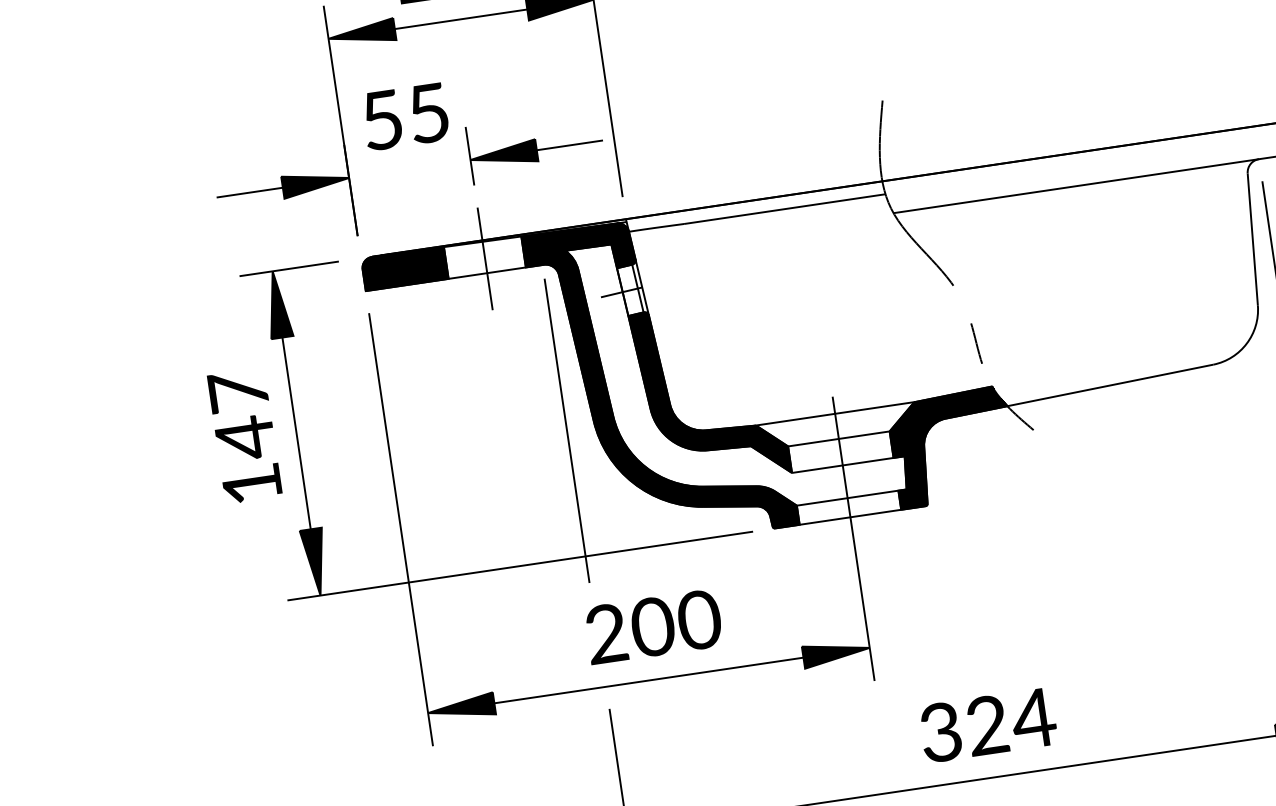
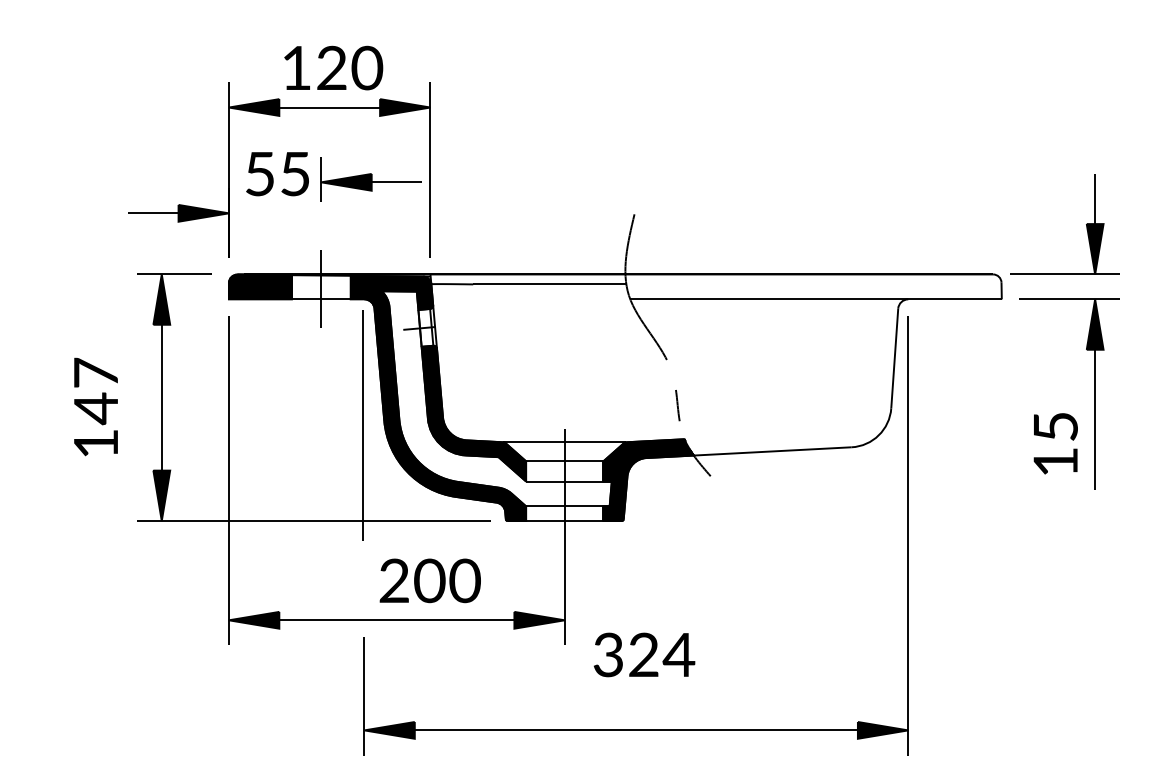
part: (534, 146) -> (370, 179), moved
text: (244, 435) -> (95, 406), moved
text: (652, 626) -> (429, 580), moved
text: (988, 724) -> (644, 654), moved

